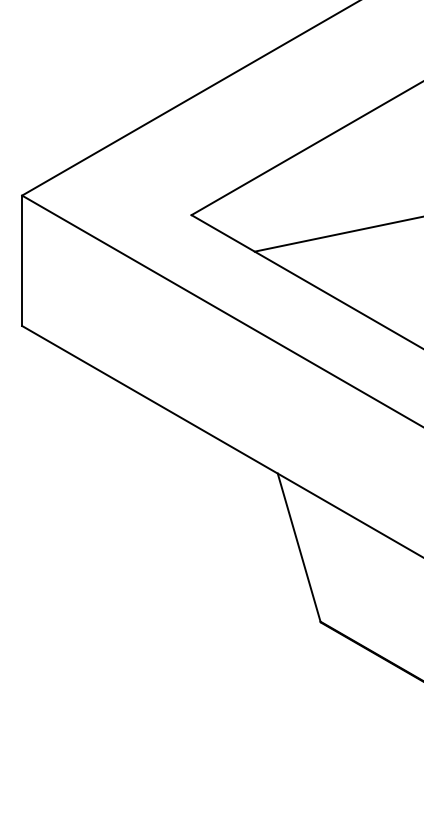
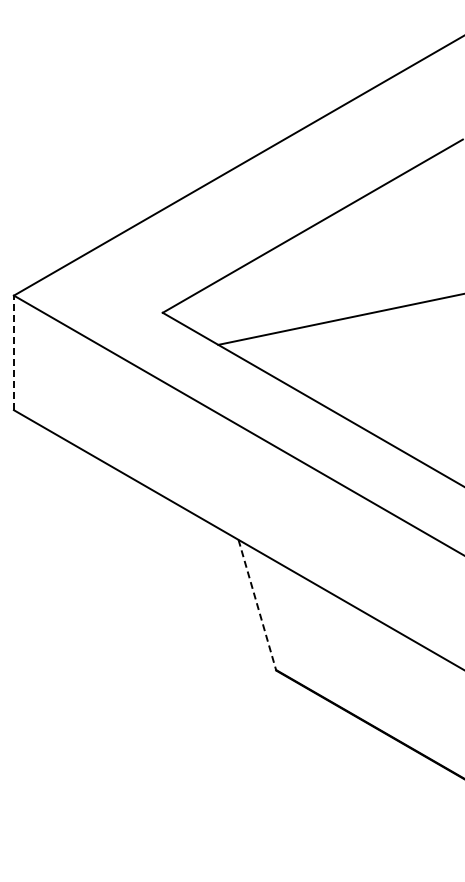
line: (21, 260) -> (13, 352), solid -> dashed
line: (299, 547) -> (257, 604), solid -> dashed

